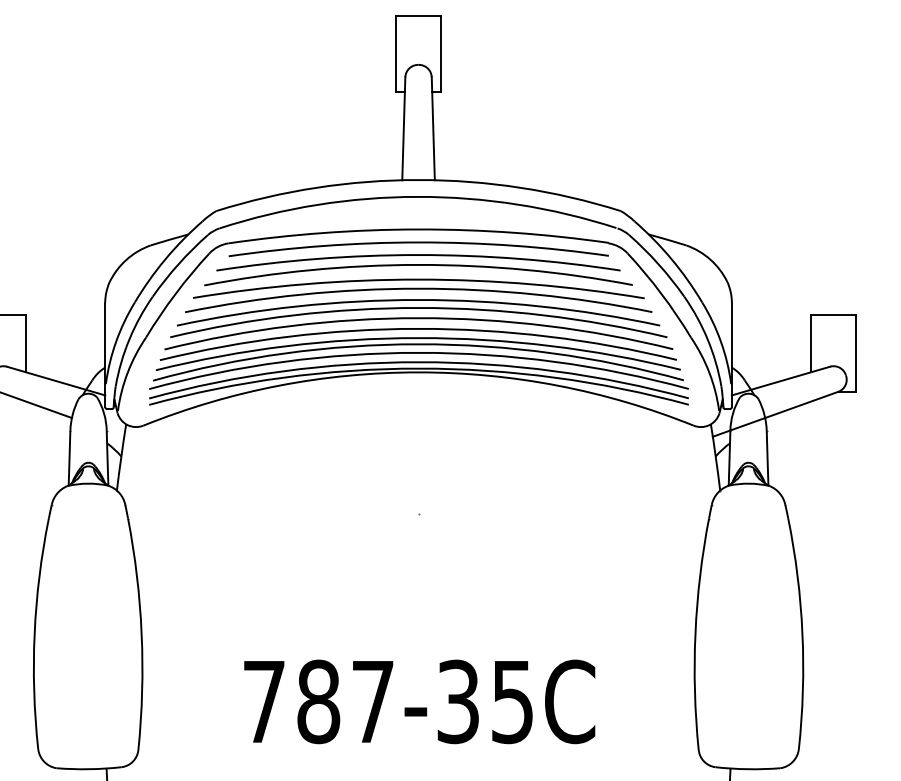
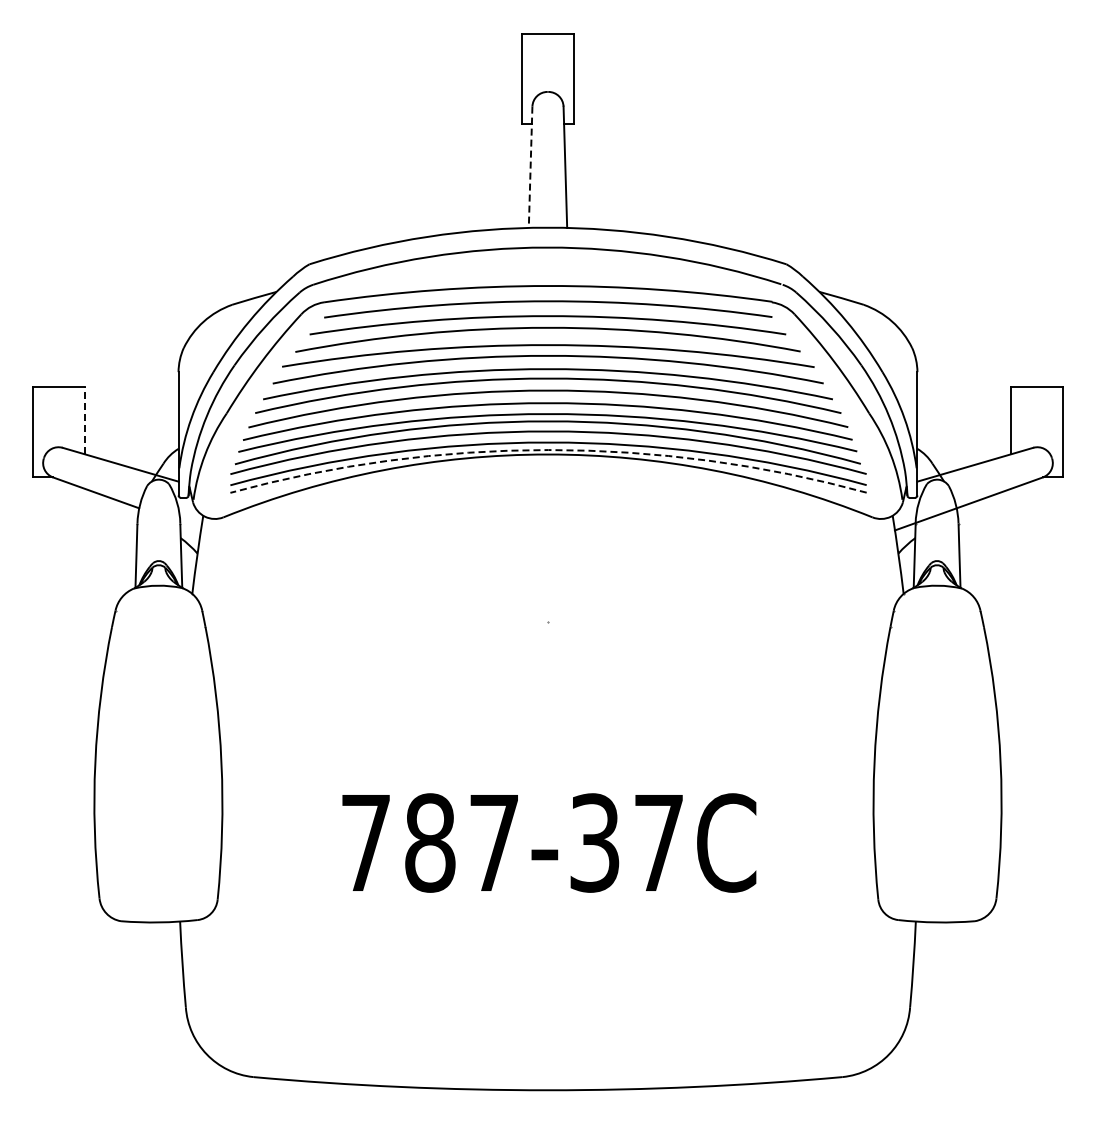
line: (403, 128) -> (530, 167), solid -> dashed
line: (26, 343) -> (85, 420), solid -> dashed
arc: (418, 368) -> (548, 450), solid -> dashed
text: (512, 702) -> (658, 843), 787-35C -> 787-37C

